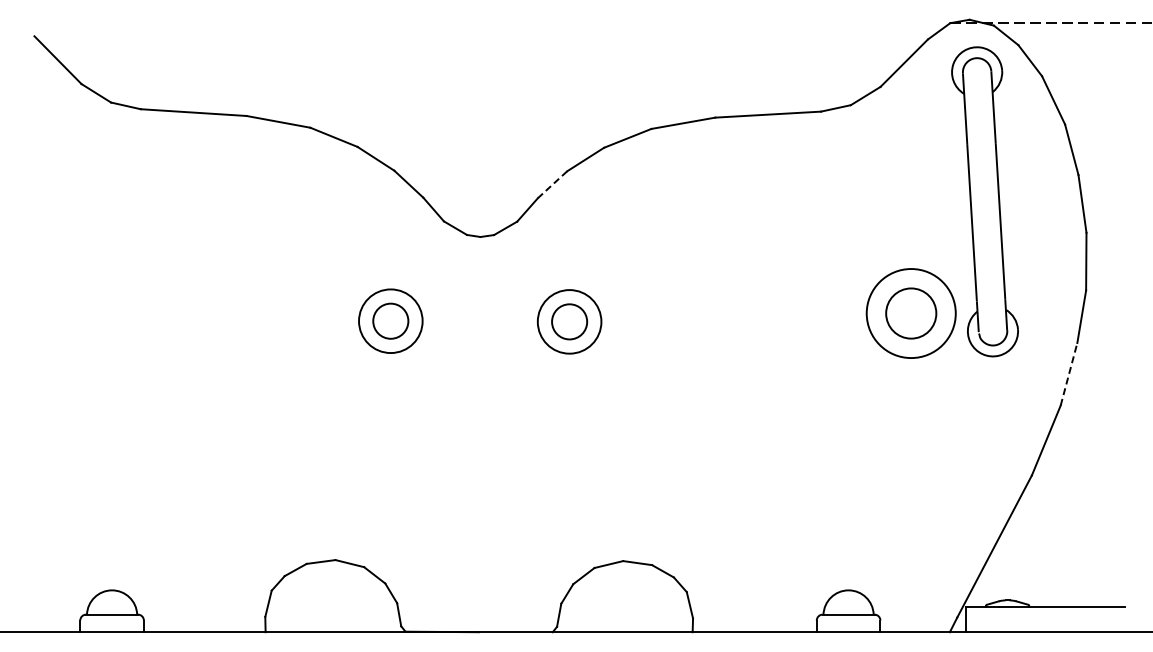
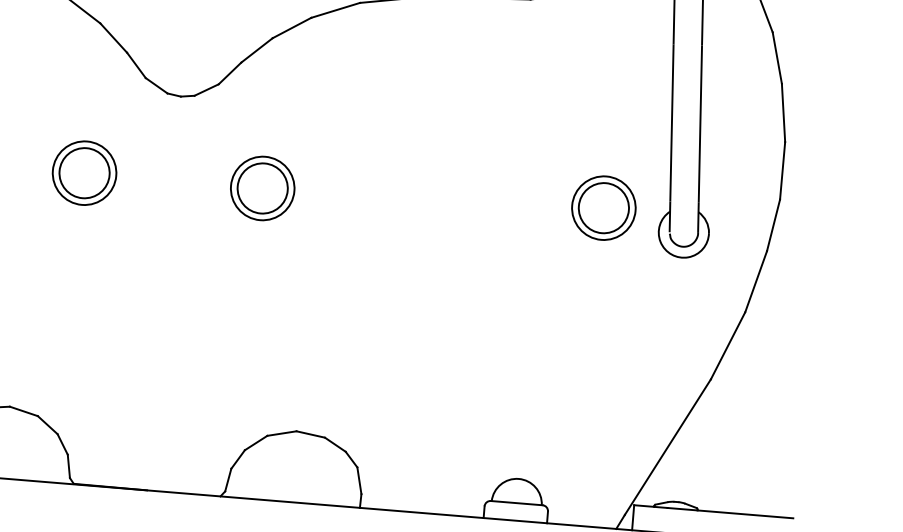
line: (552, 184) -> (256, 50), dashed -> solid
circle: (911, 313) -> (604, 208), size x0.71
circle: (390, 321) -> (84, 173), size x1.43
circle: (569, 321) -> (262, 188), size x1.43
line: (1069, 373) -> (756, 280), dashed -> solid

